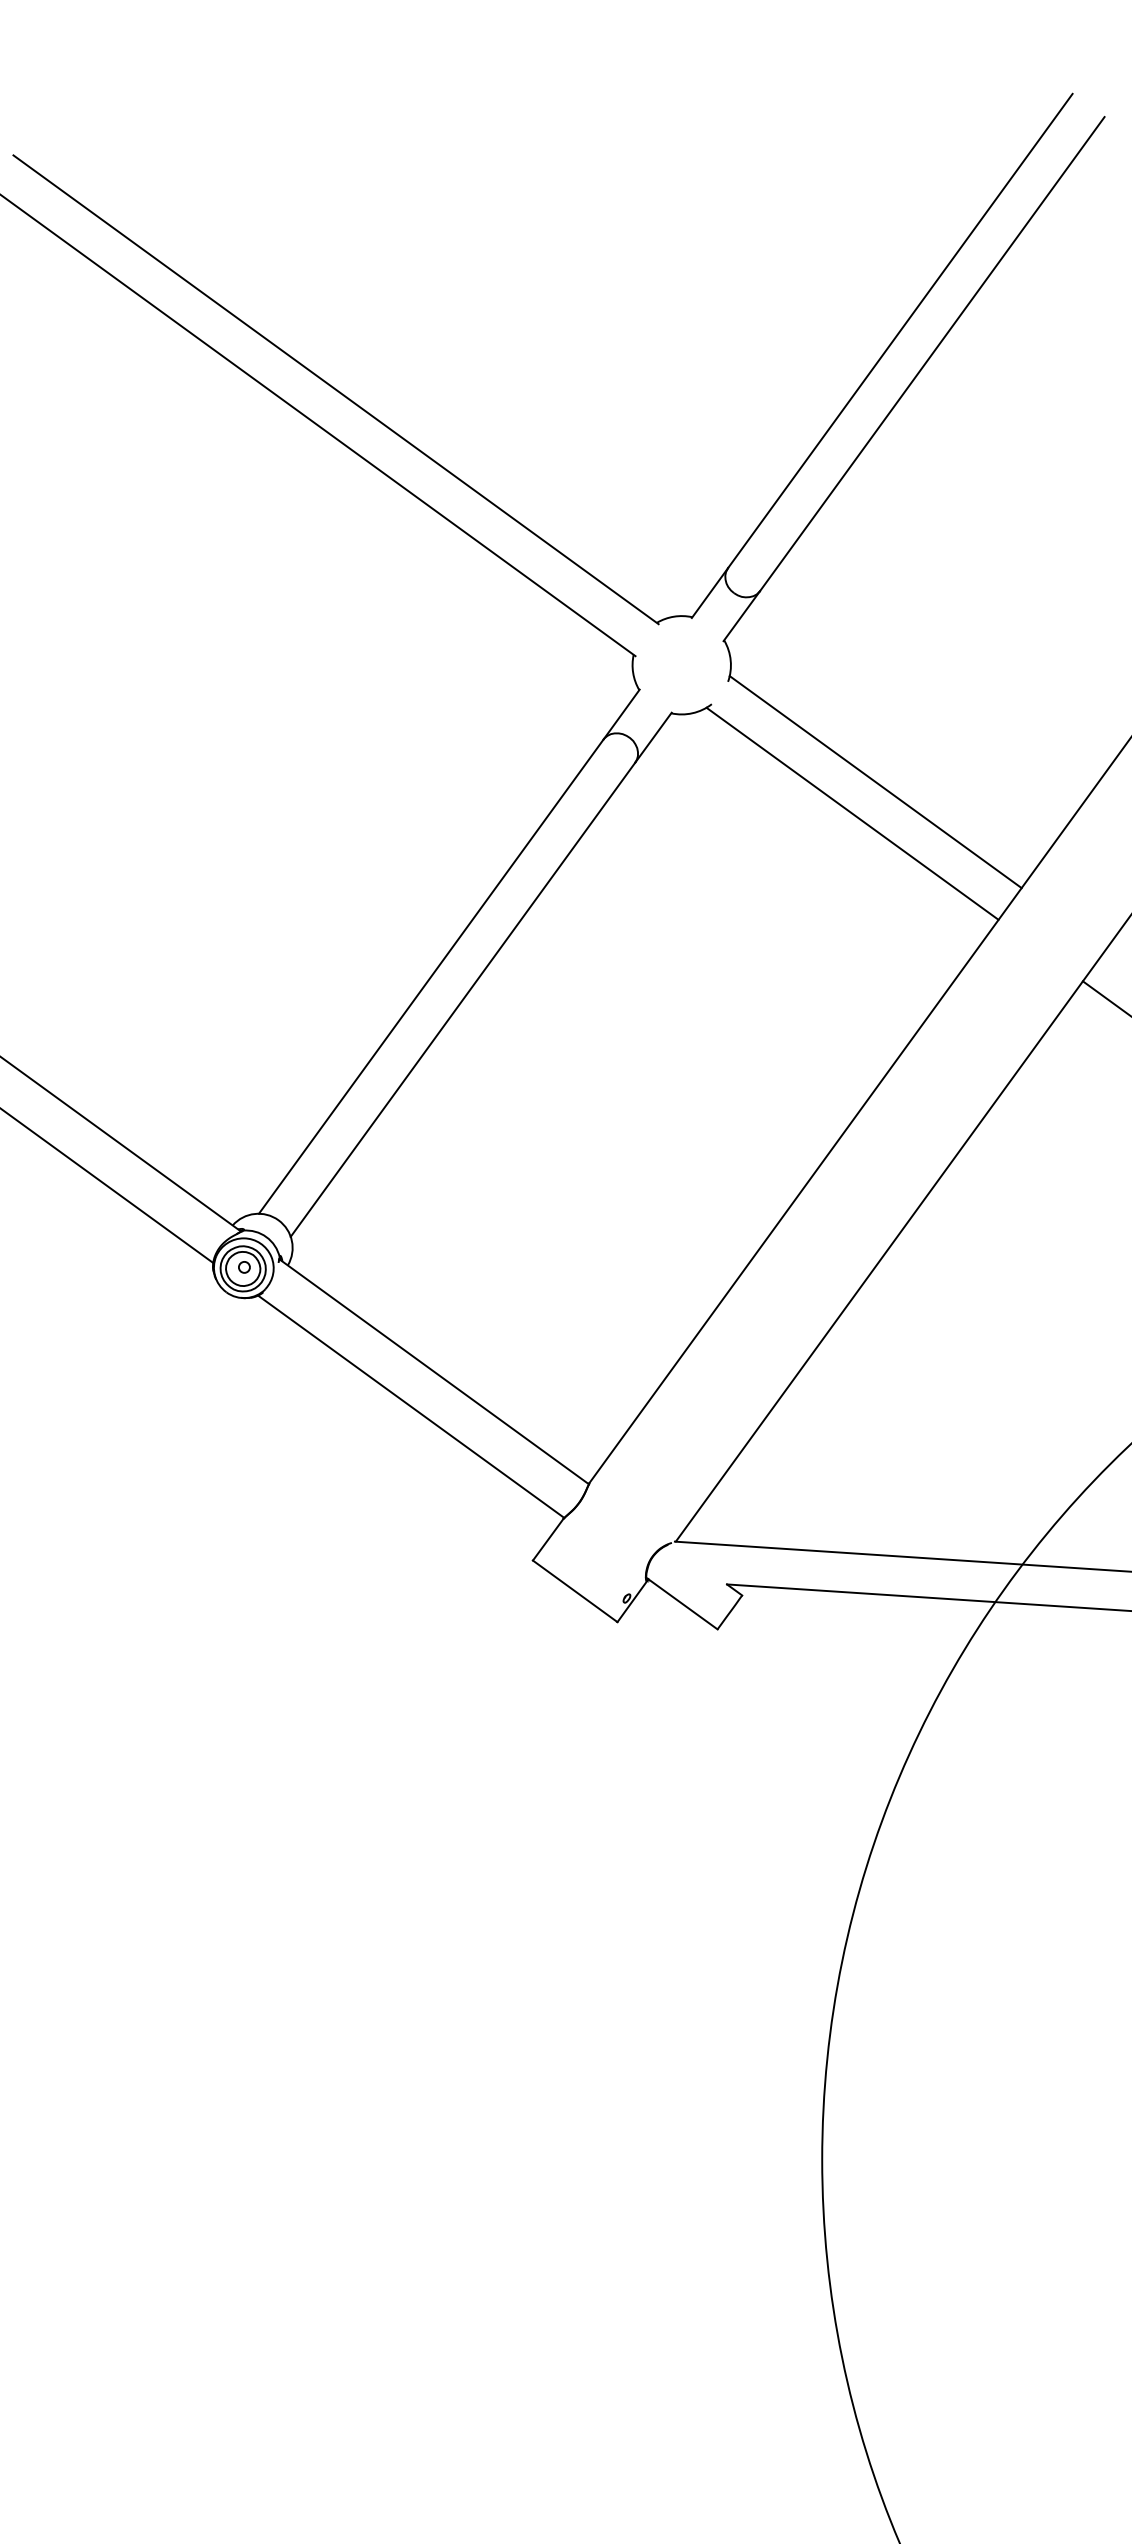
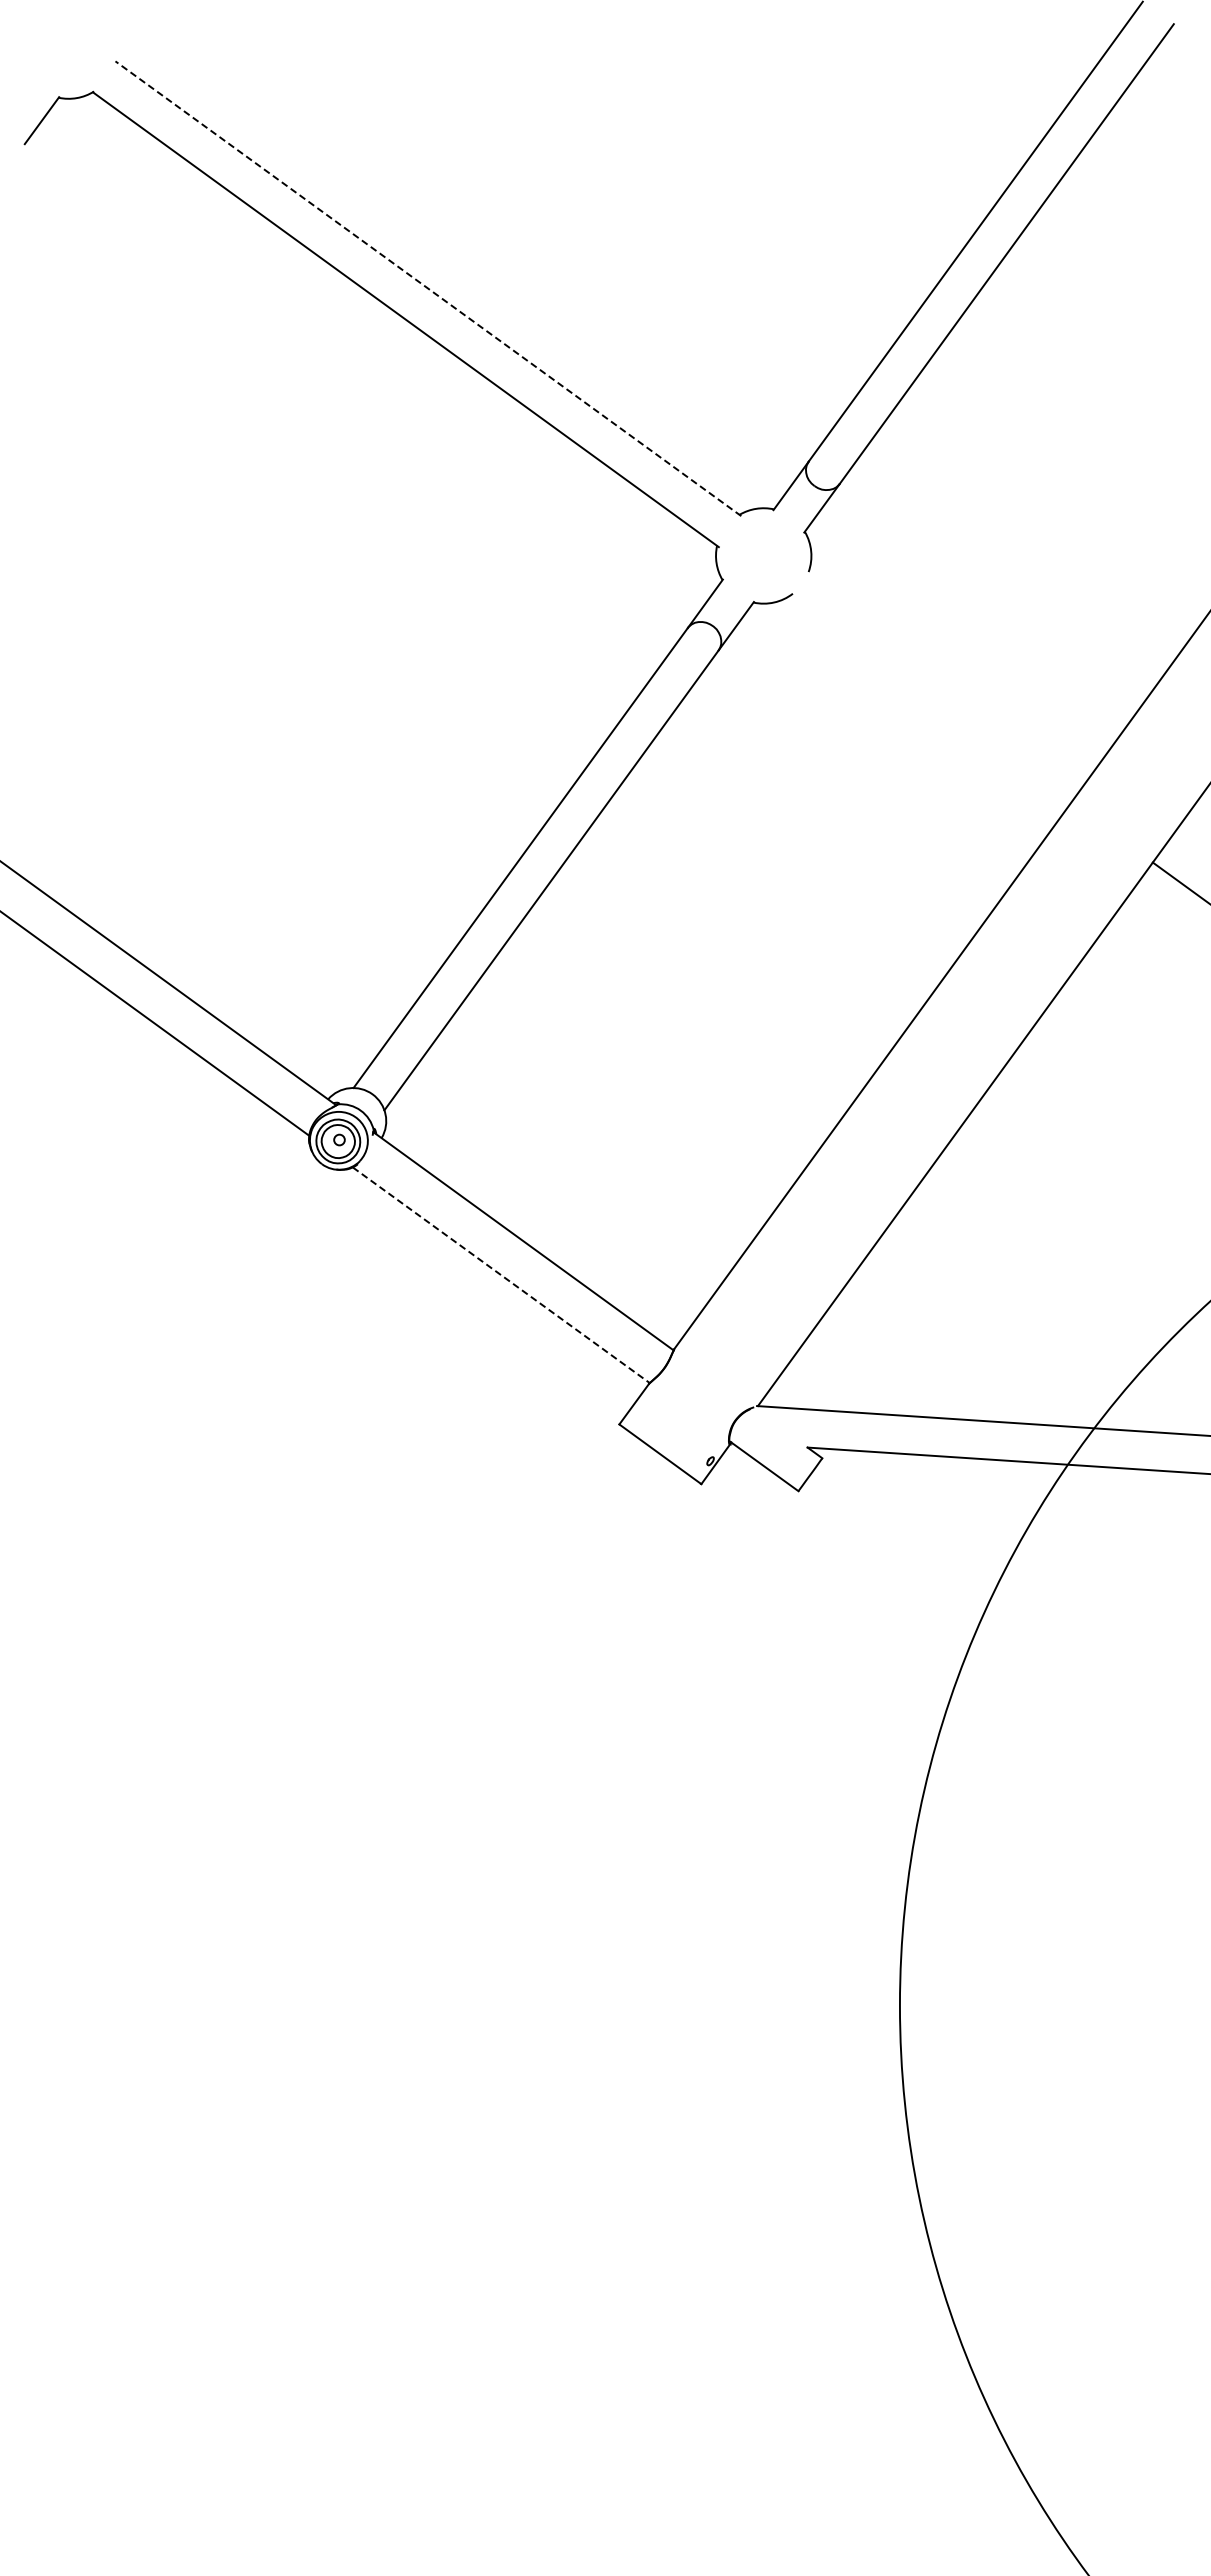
line: (336, 389) -> (428, 288), solid -> dashed
line: (875, 782) -> (951, 669), removed
line: (852, 813) -> (929, 699), removed
line: (411, 1407) -> (501, 1275), solid -> dashed

